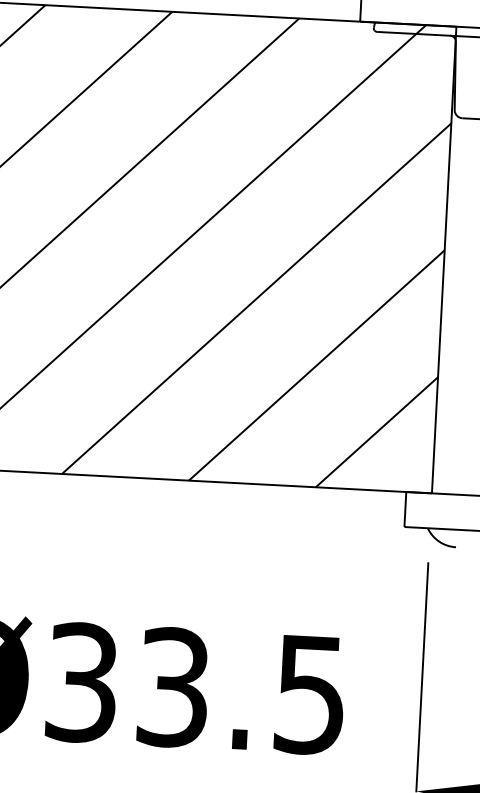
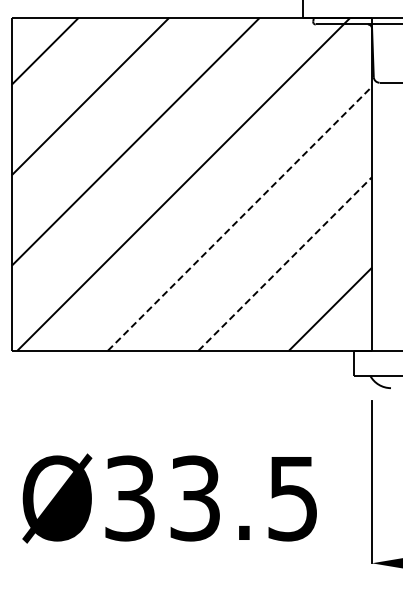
line: (256, 298) -> (239, 218), solid -> dashed
line: (317, 366) -> (285, 264), solid -> dashed

